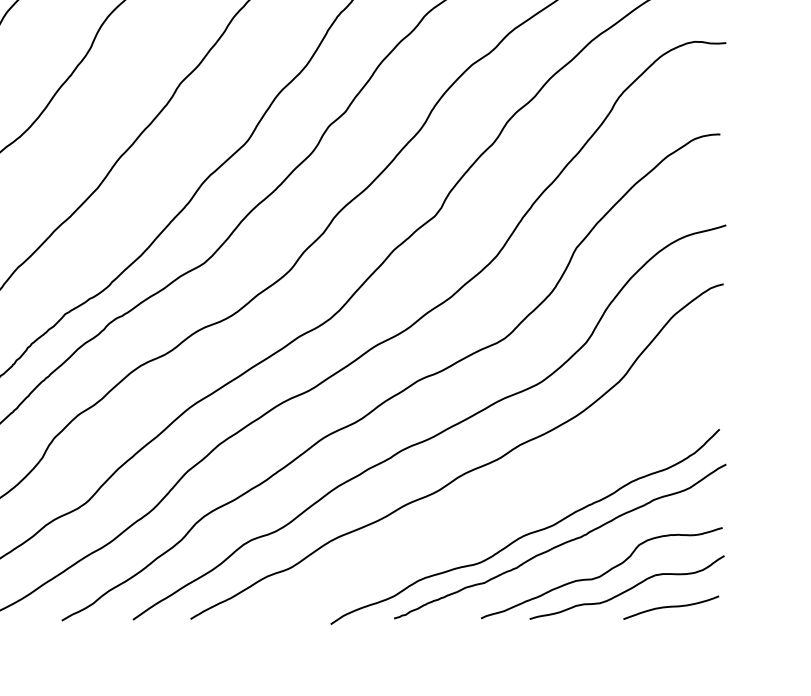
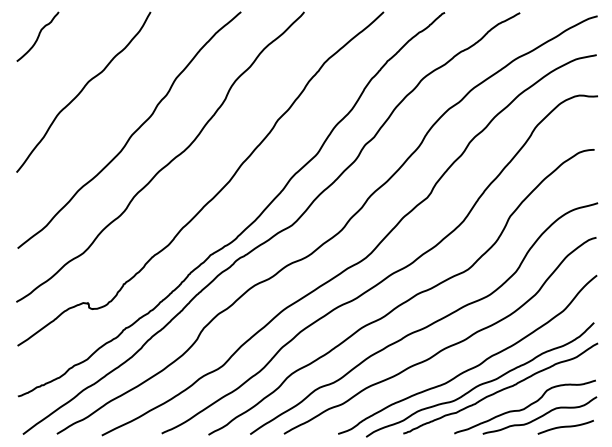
curve: (513, 503) -> (473, 366), added

